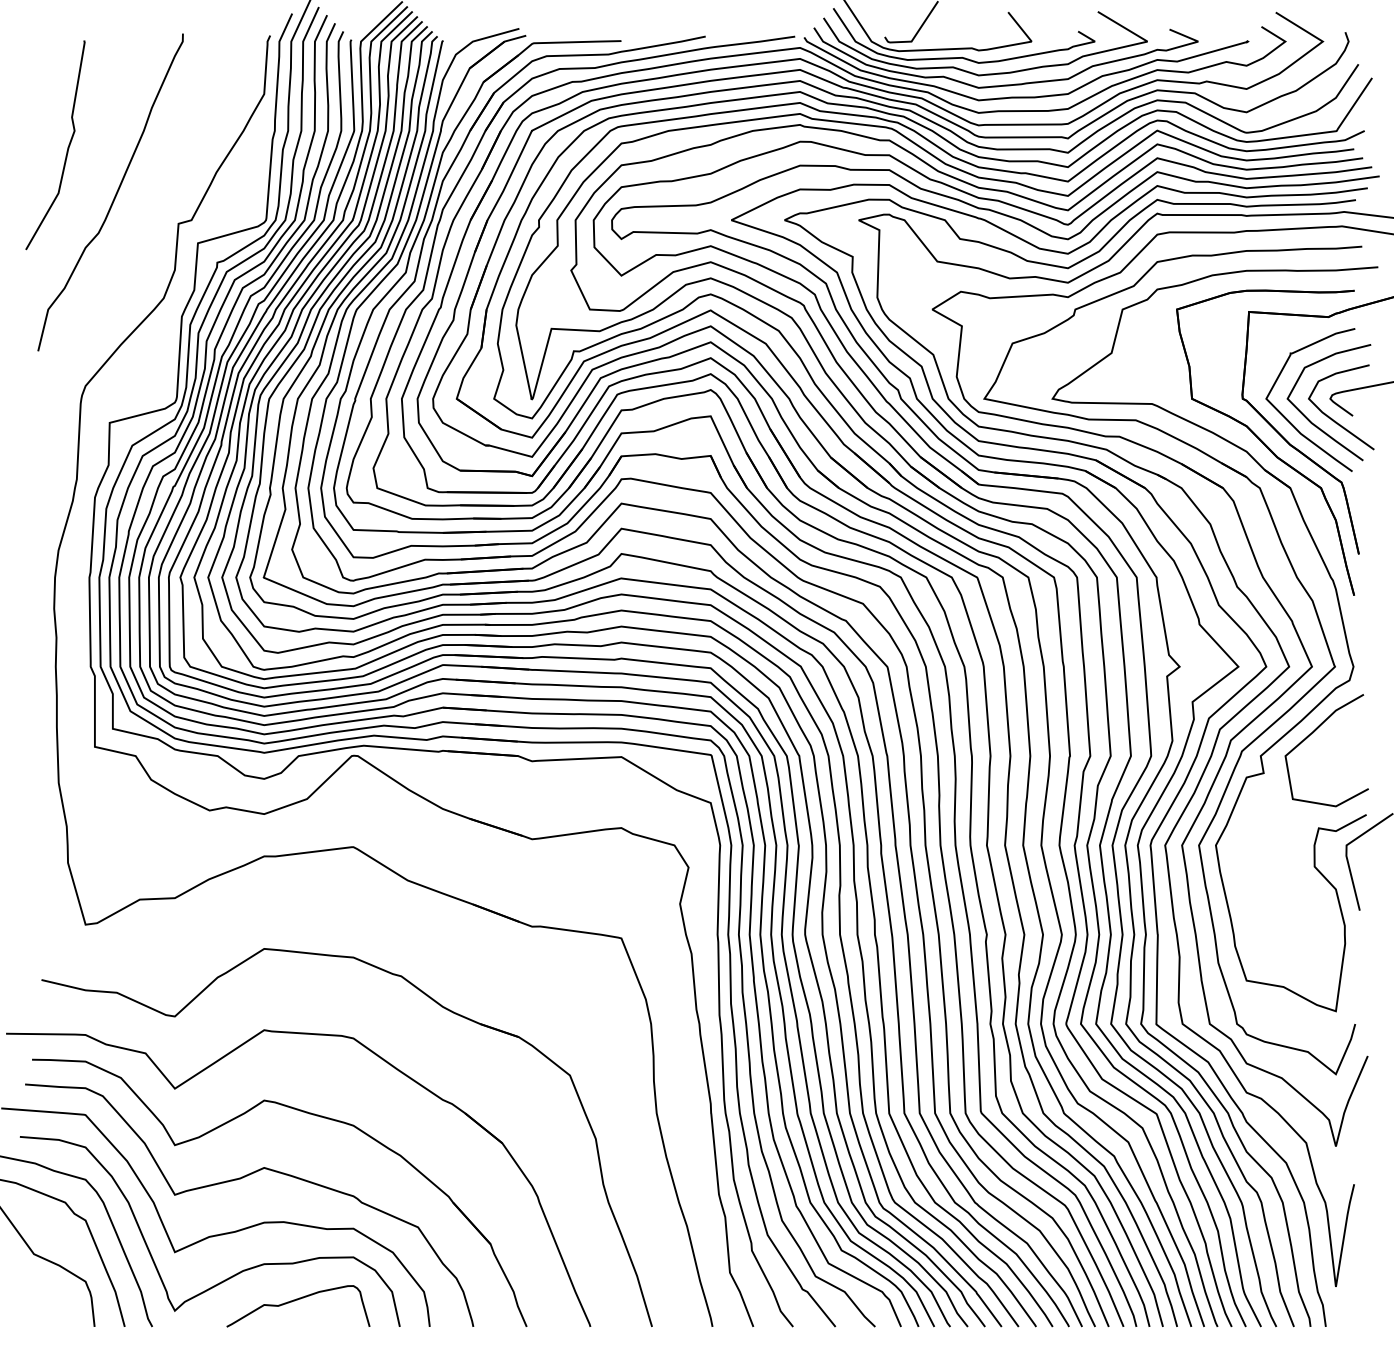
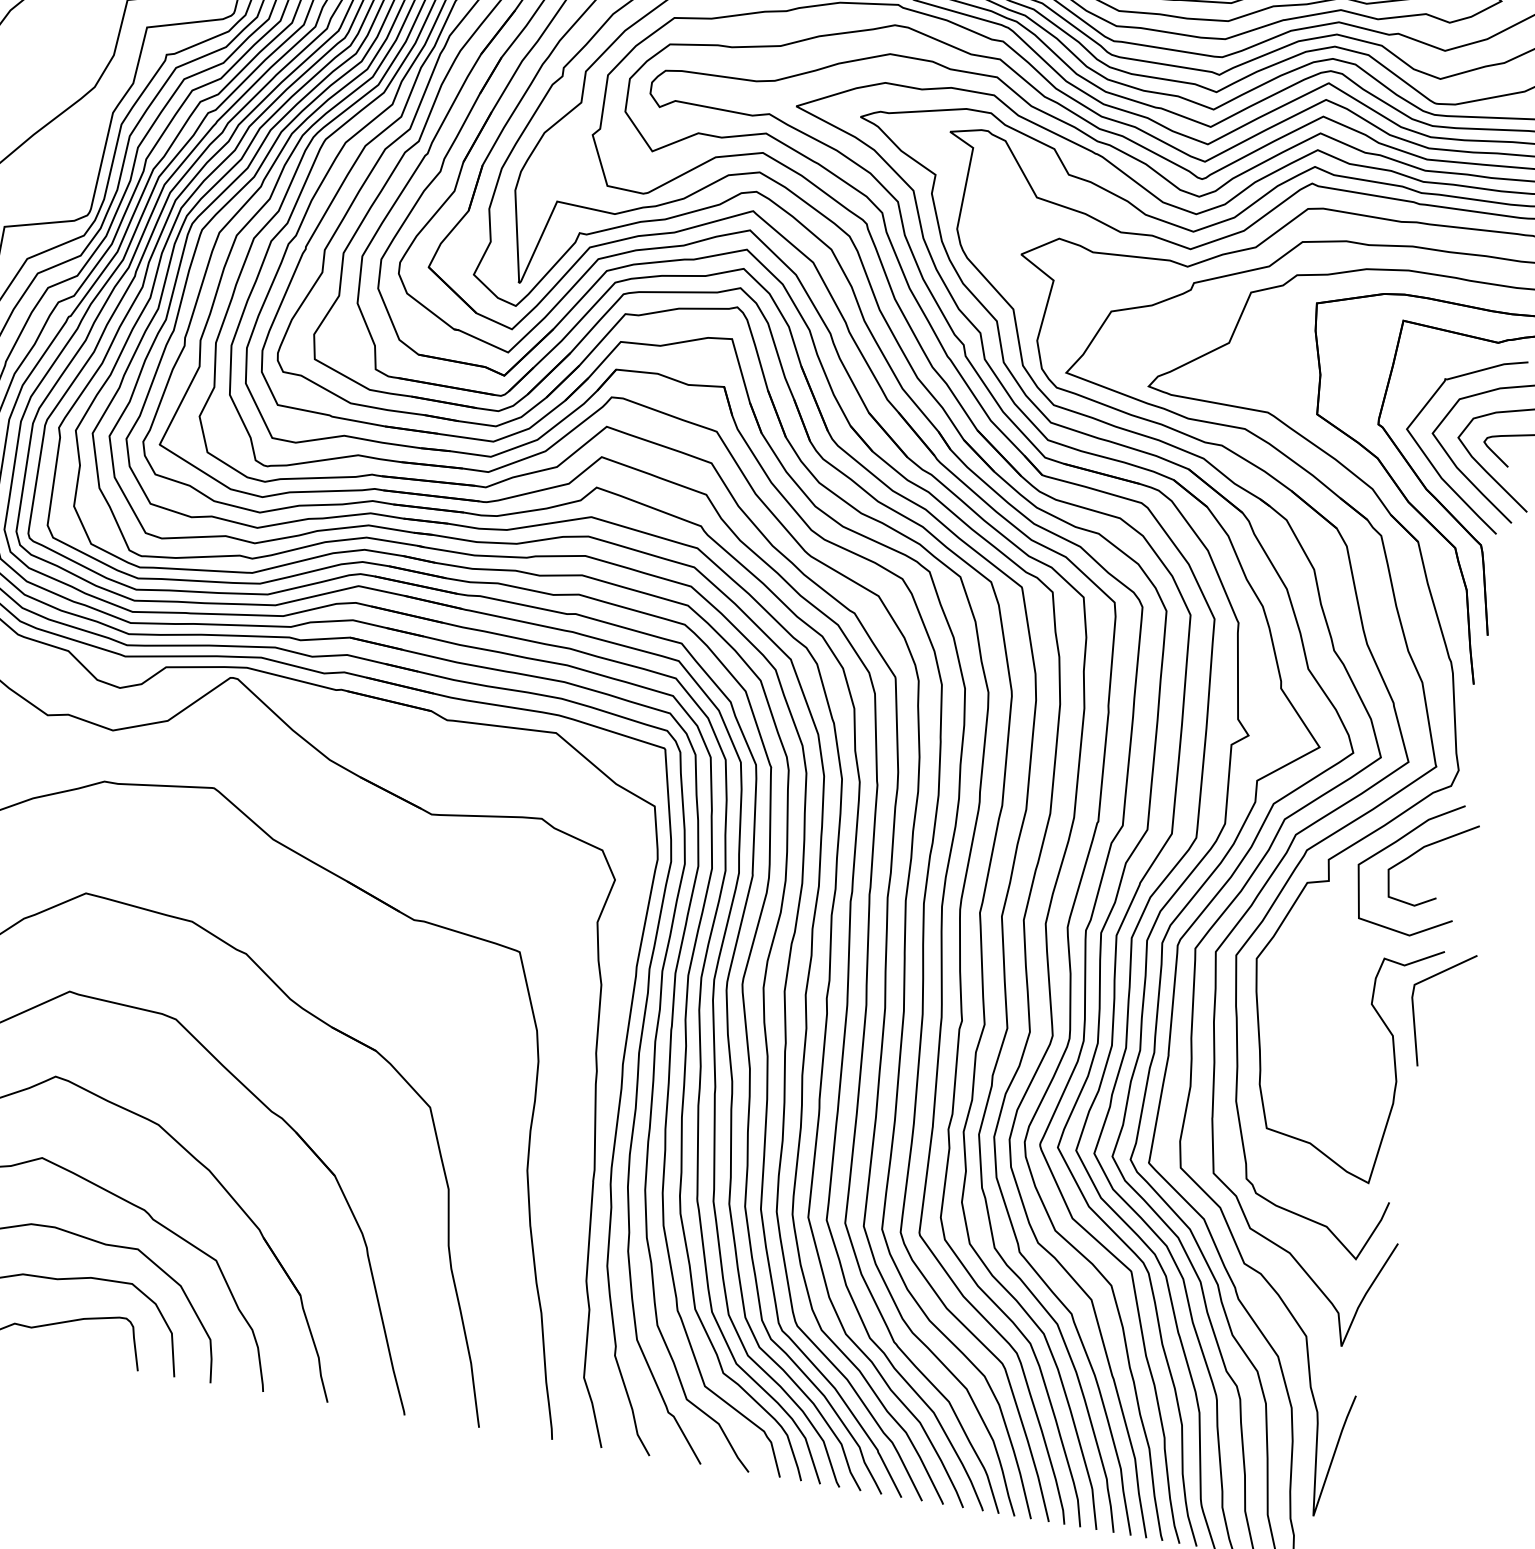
curve: (1337, 733) -> (1425, 847), added

